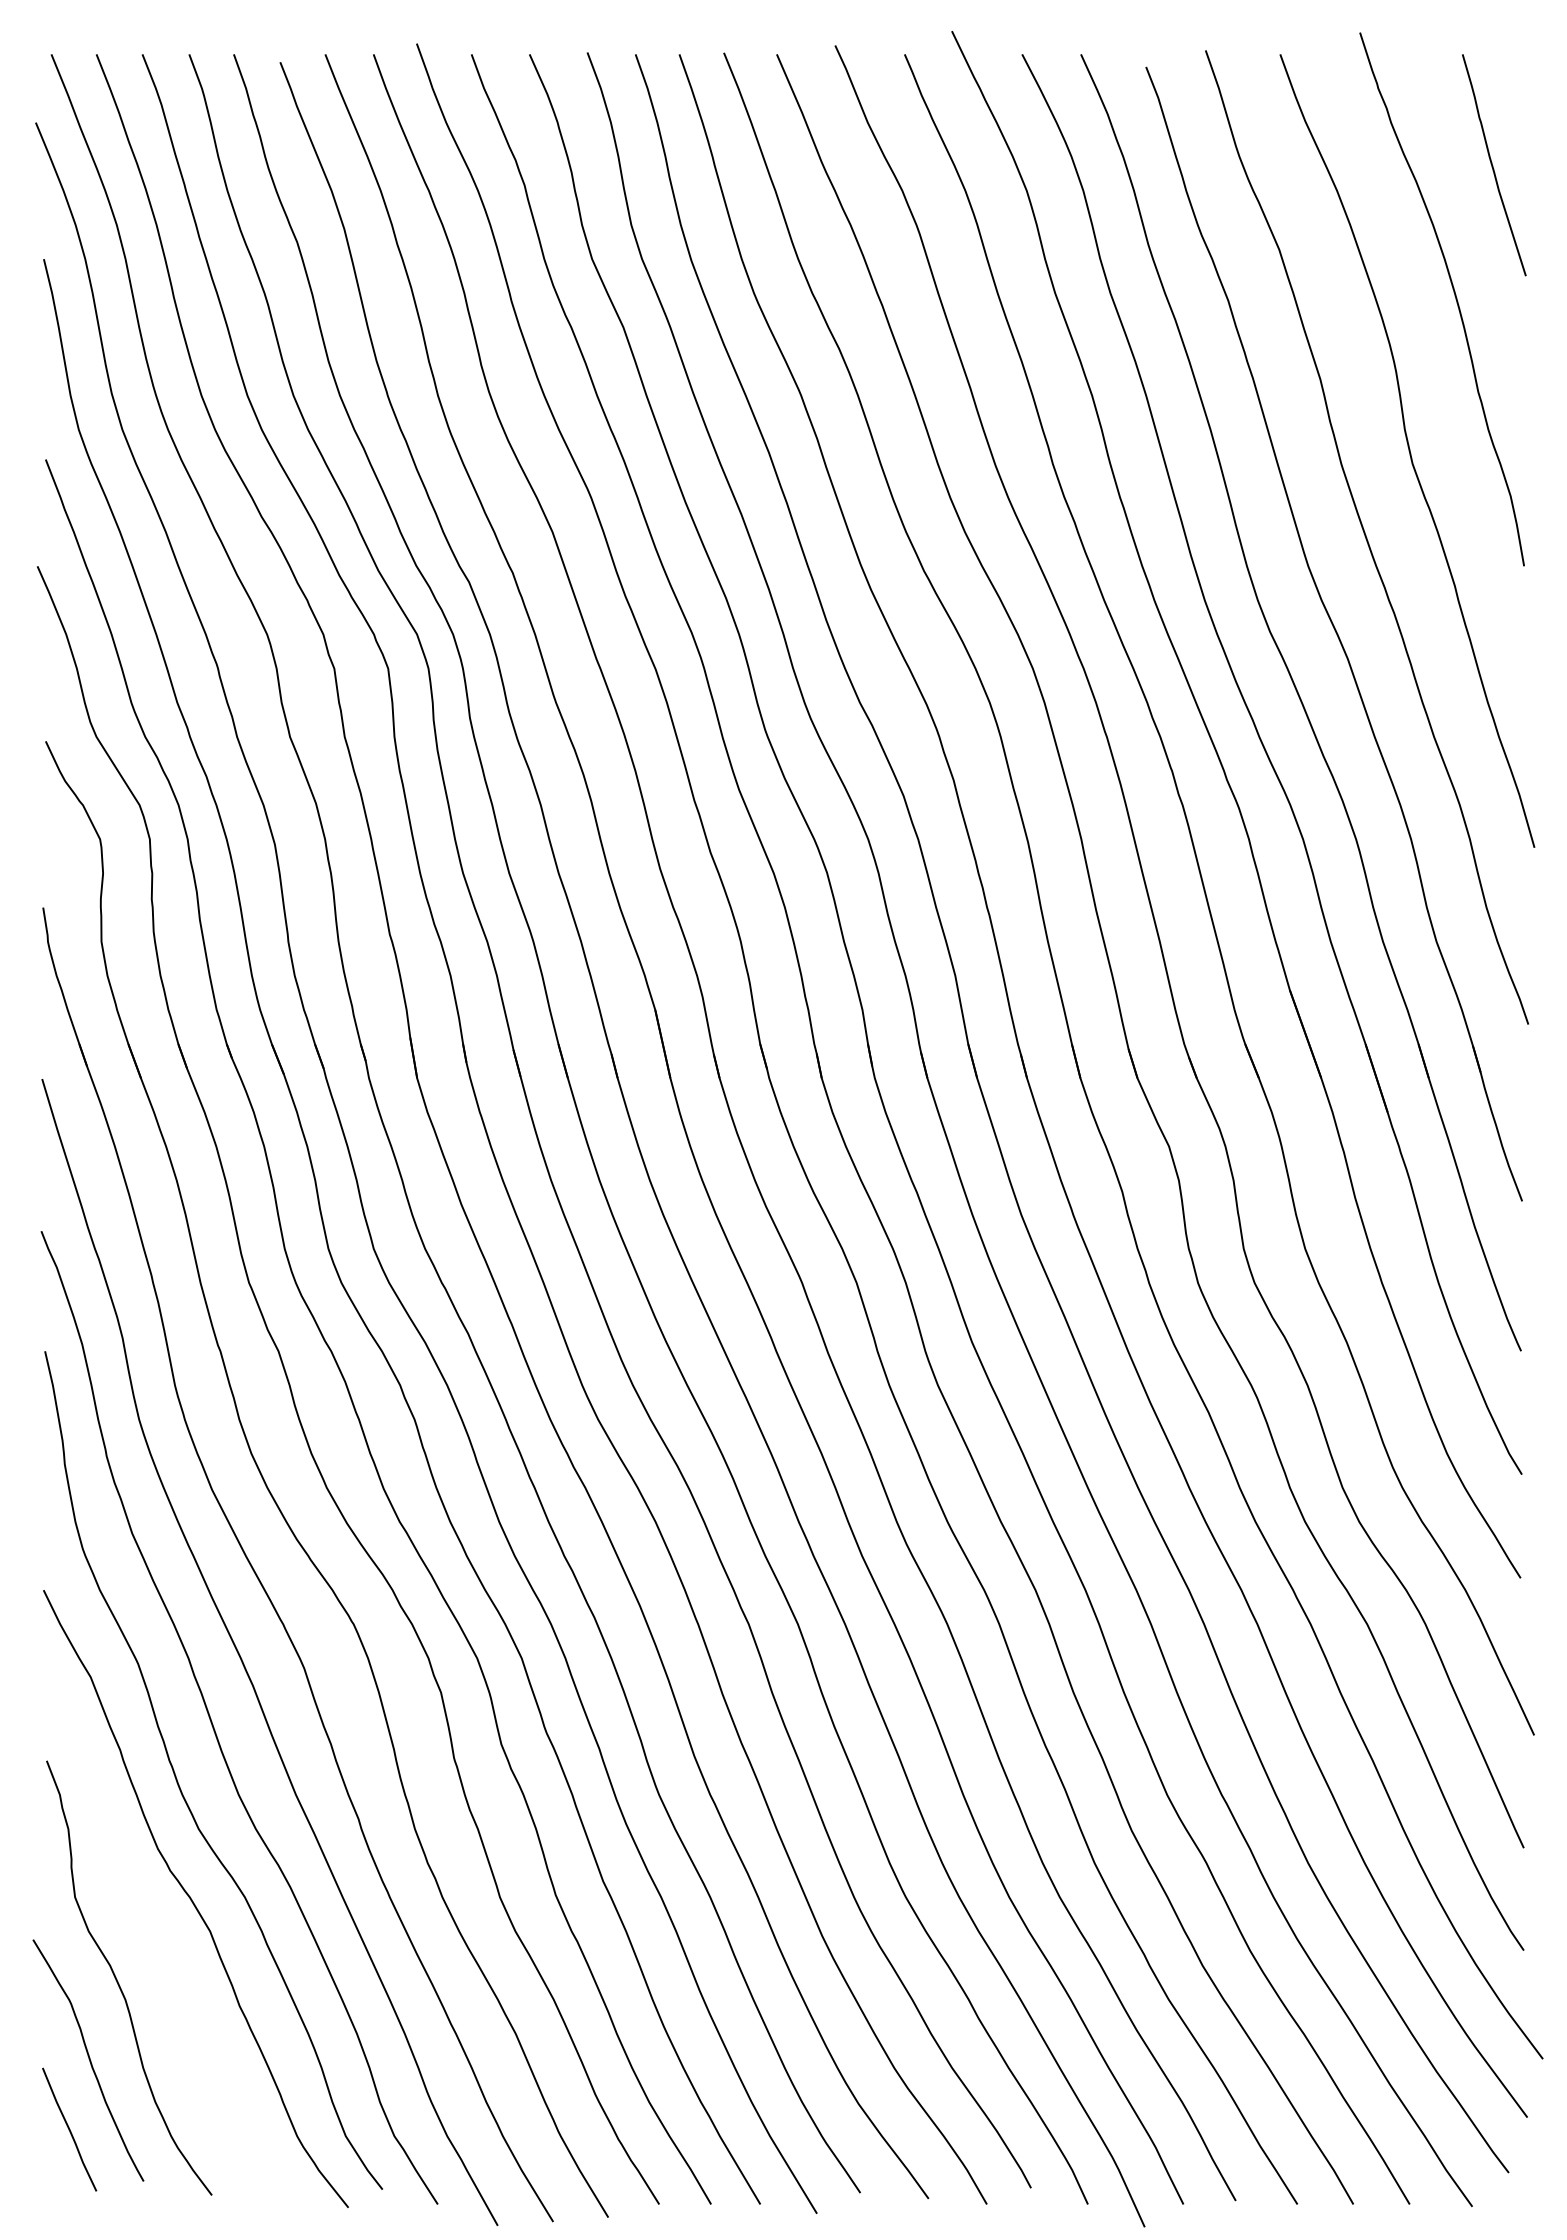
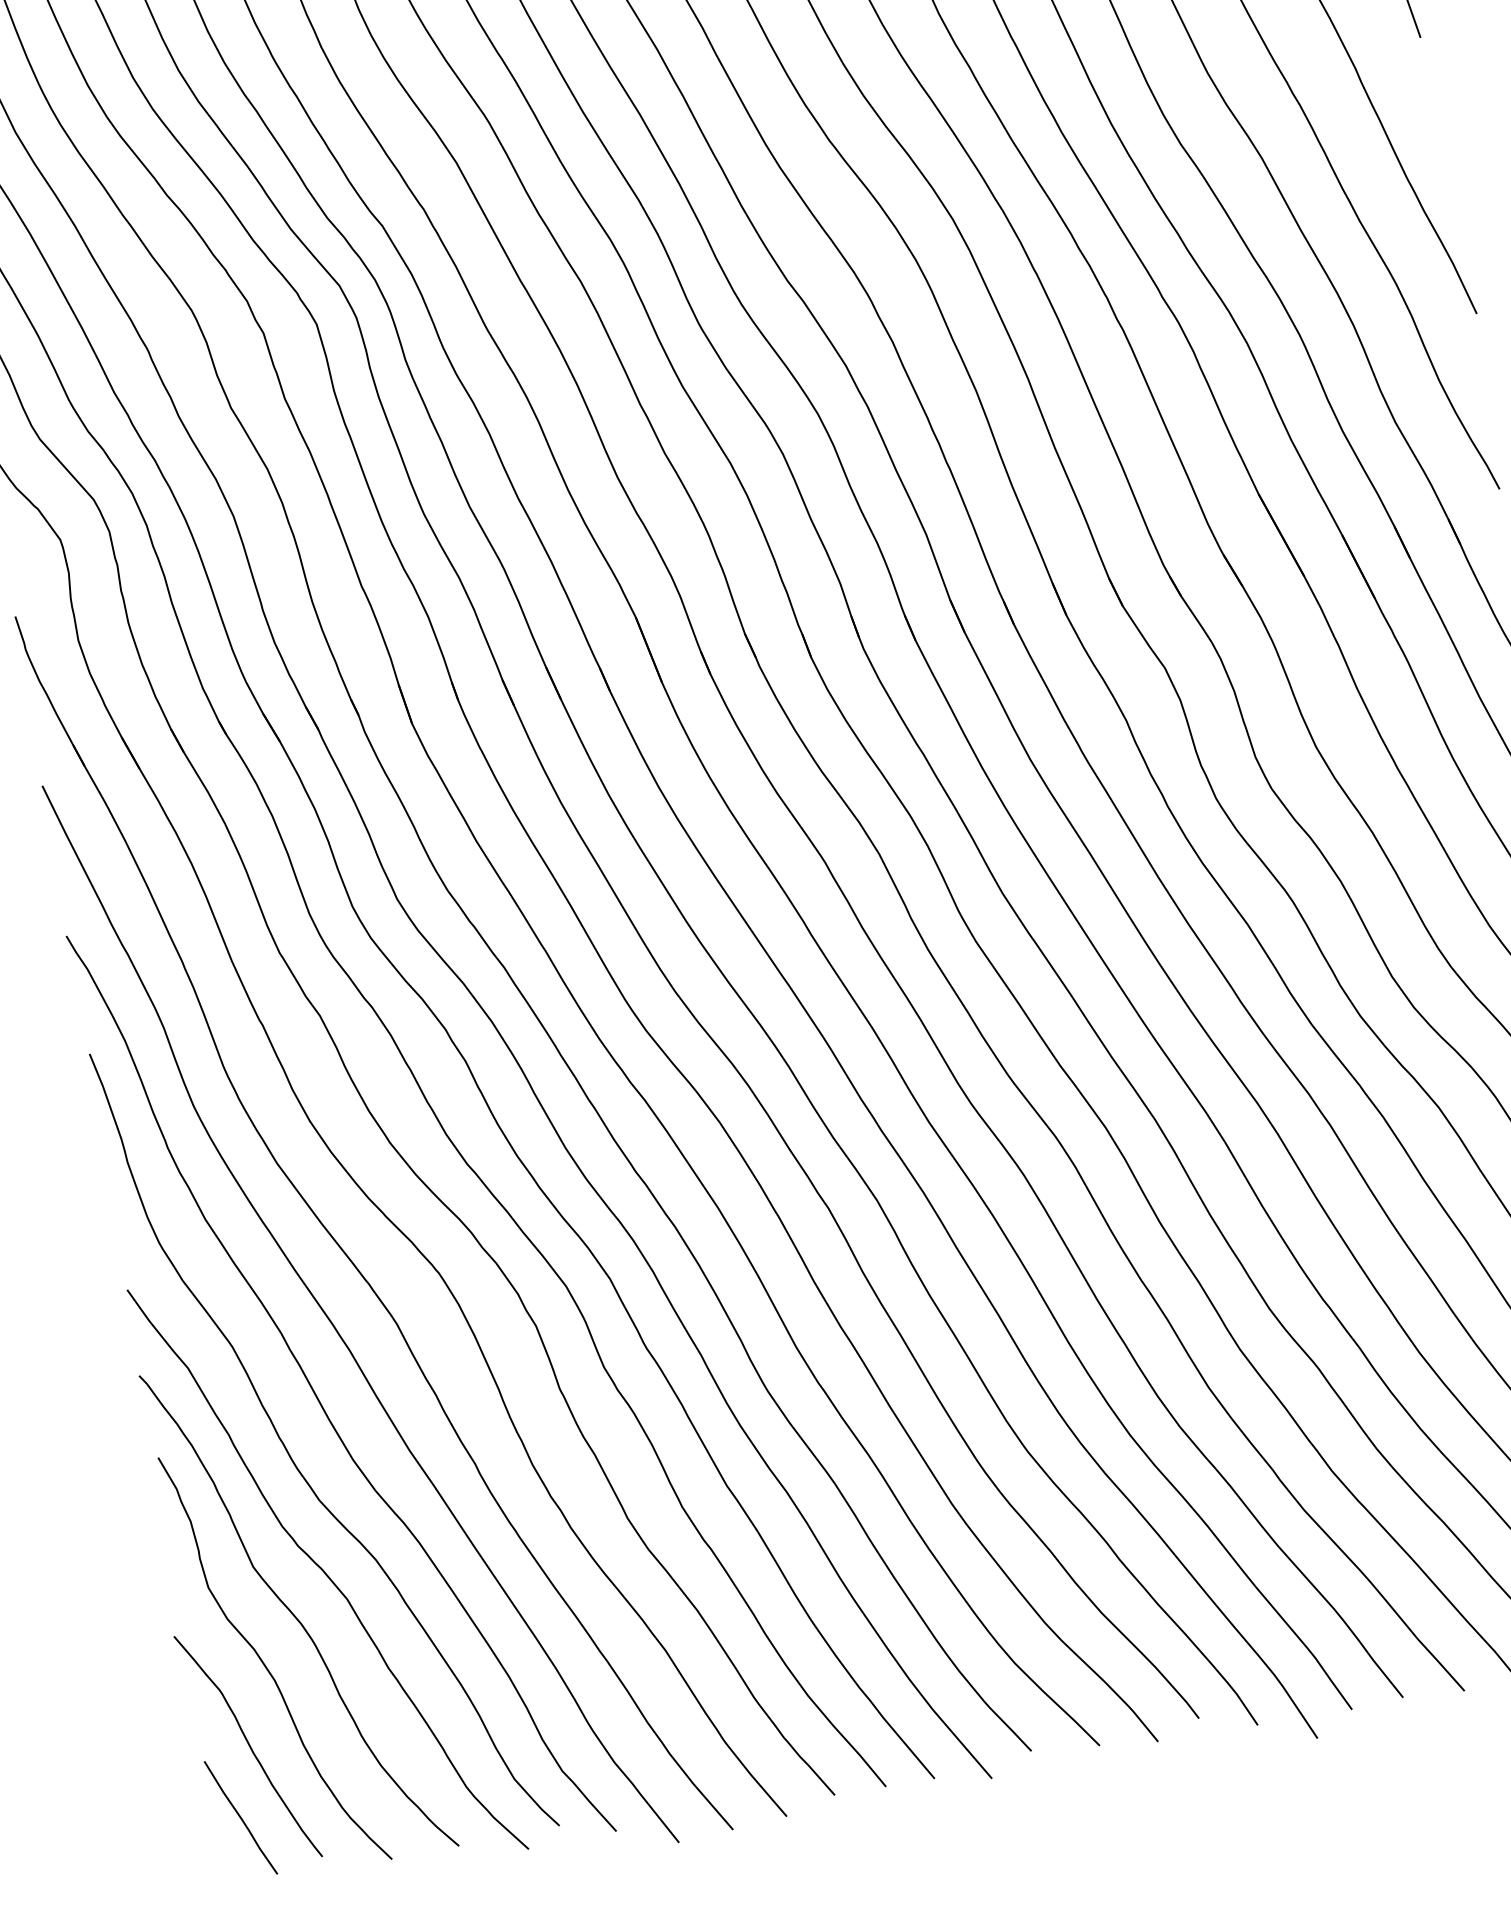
curve: (155, 1937) -> (294, 1614), added

